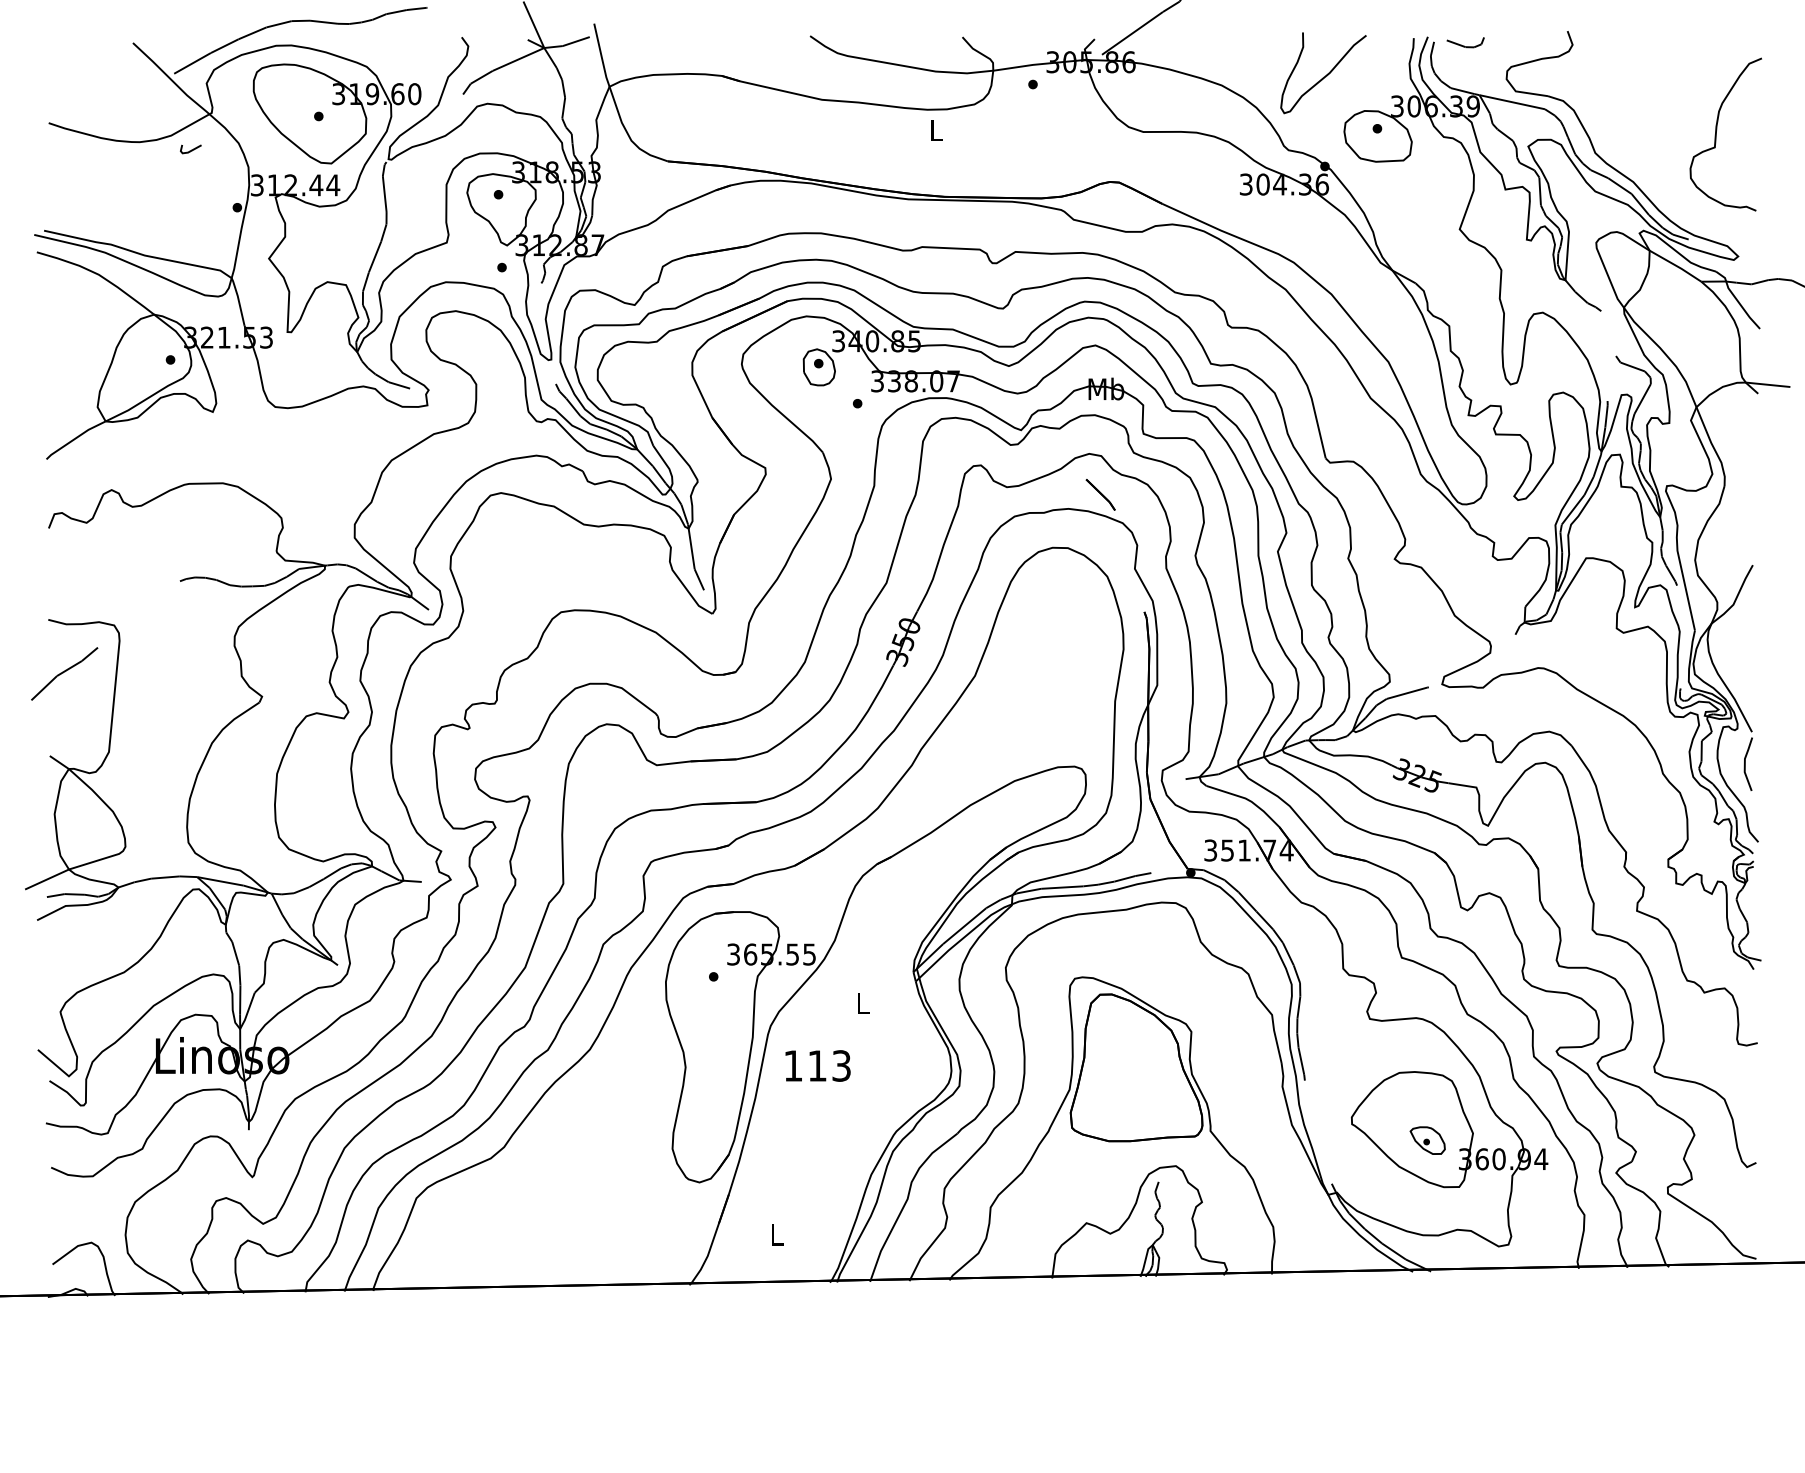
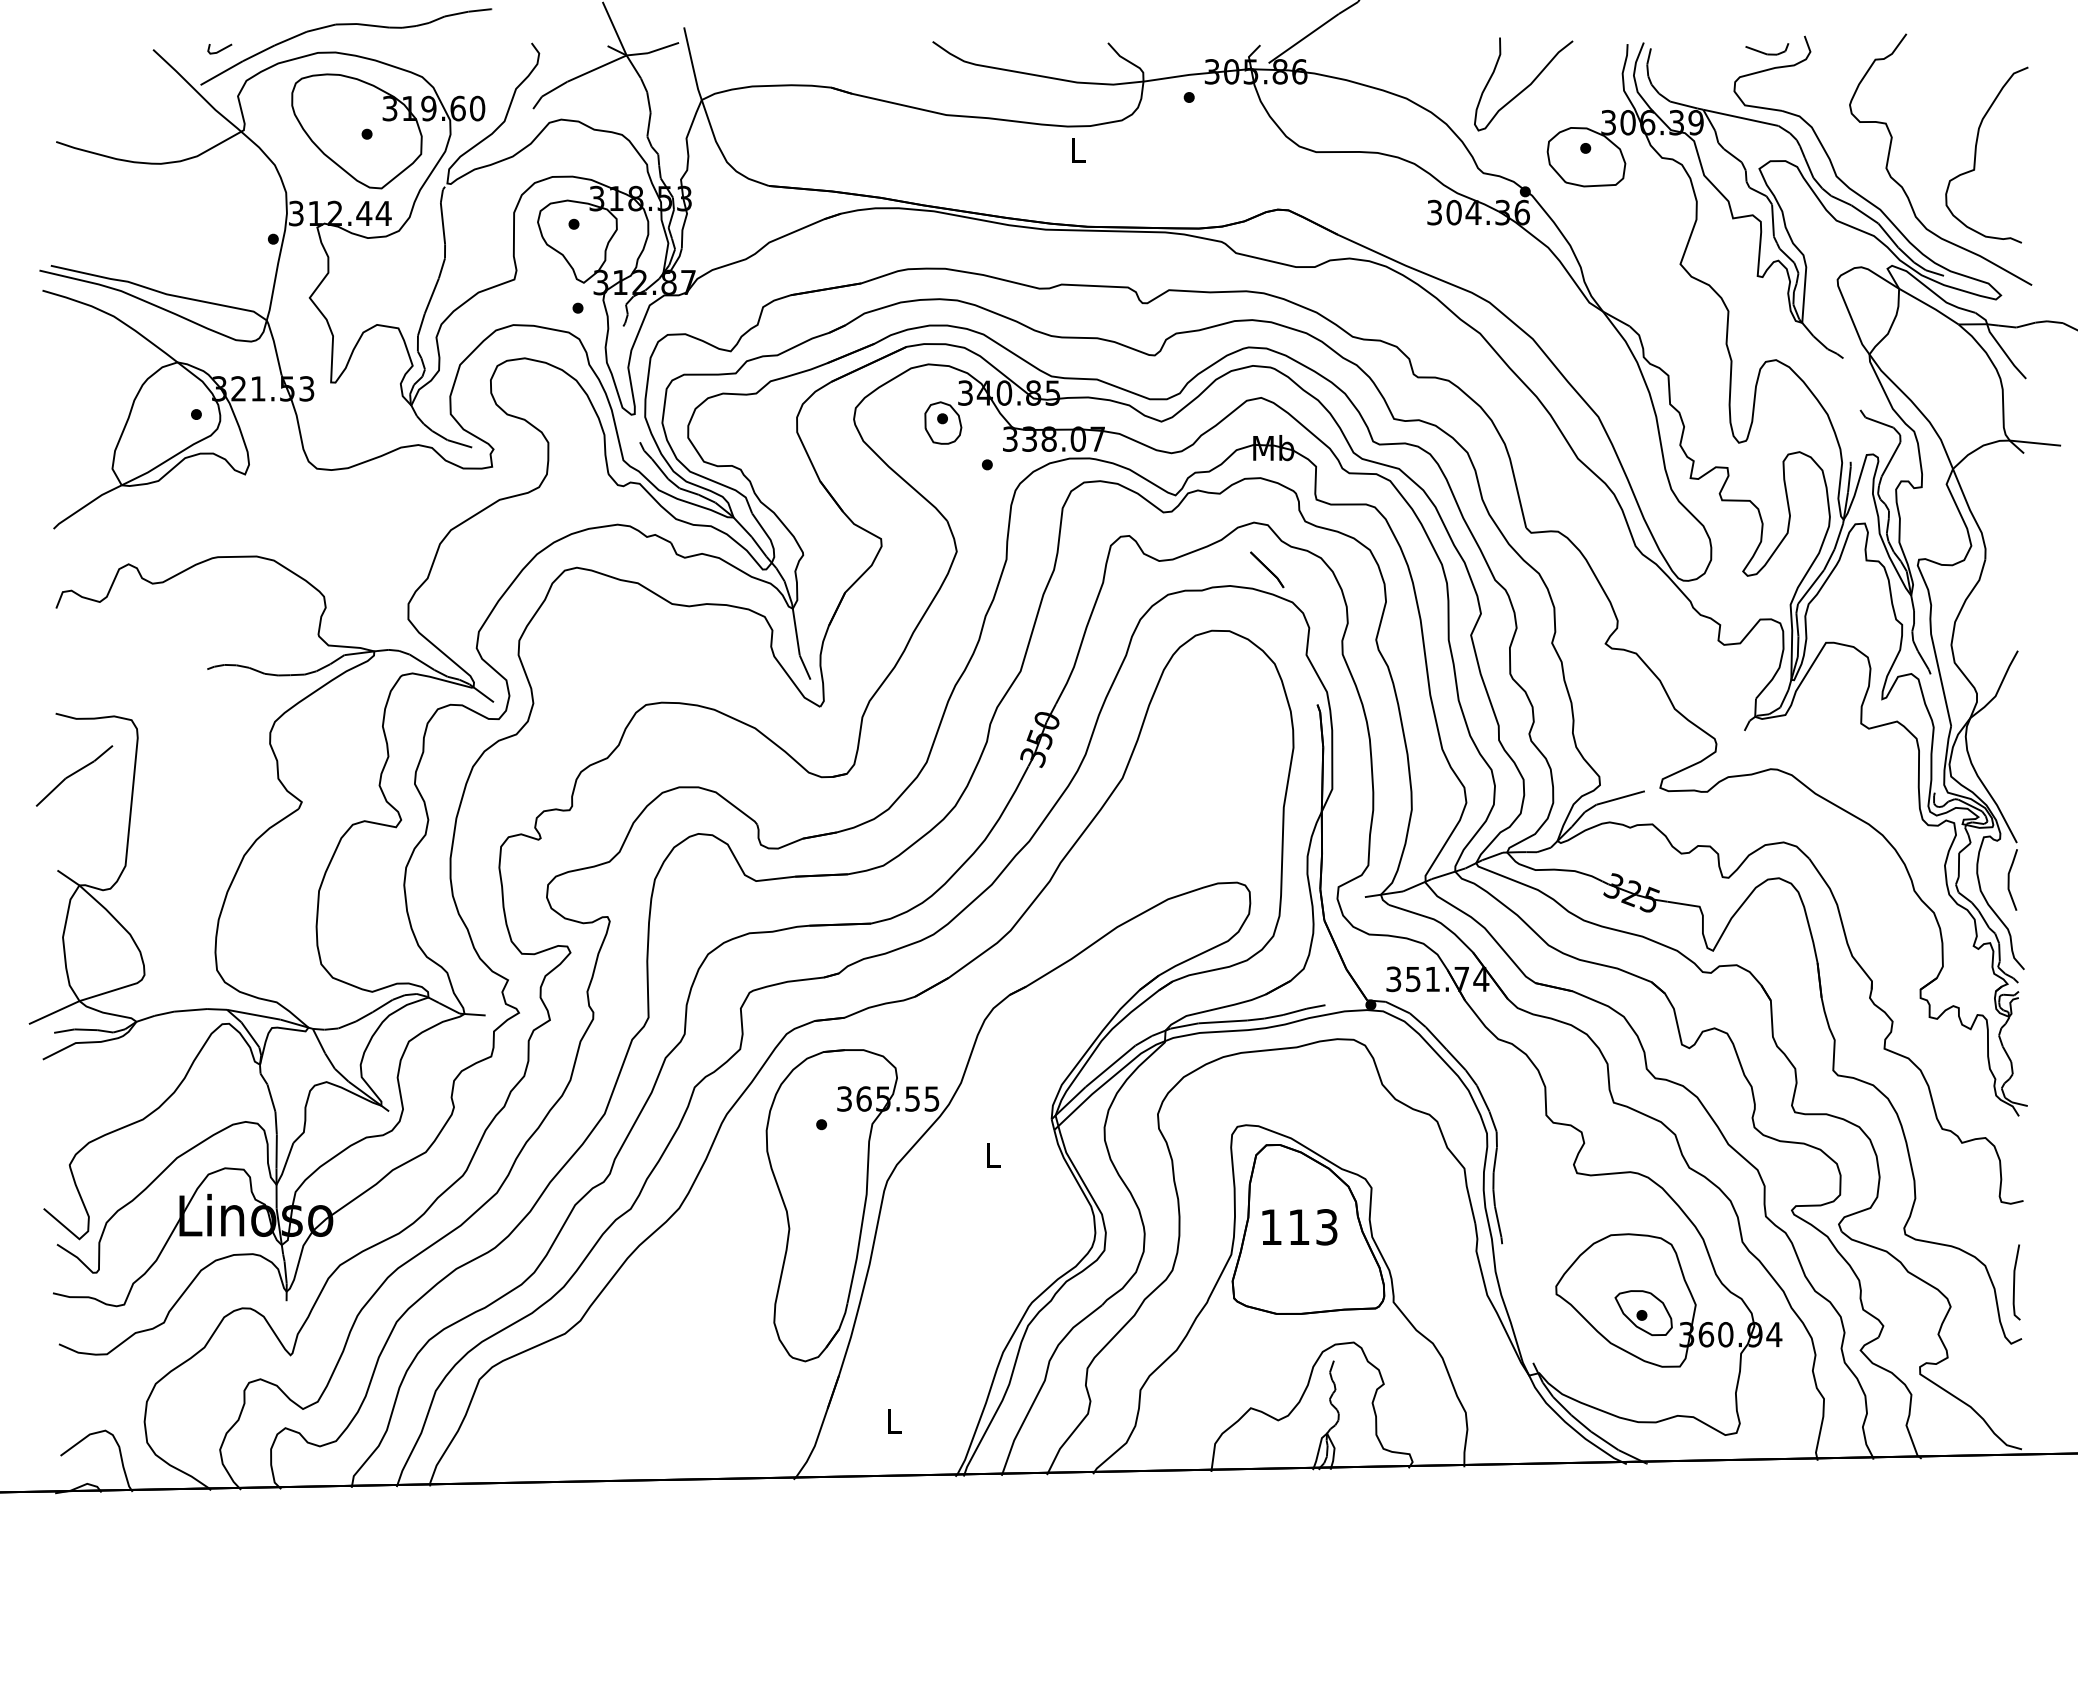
line: (1464, 45) -> (1765, 52), moved
line: (191, 149) -> (220, 49), moved
curve: (1653, 162) -> (1903, 187), added
text: (817, 1066) -> (1299, 1227), moved
curve: (1750, 1113) -> (2015, 1281), added
part: (1427, 1140) -> (1643, 1313), size x1.43

